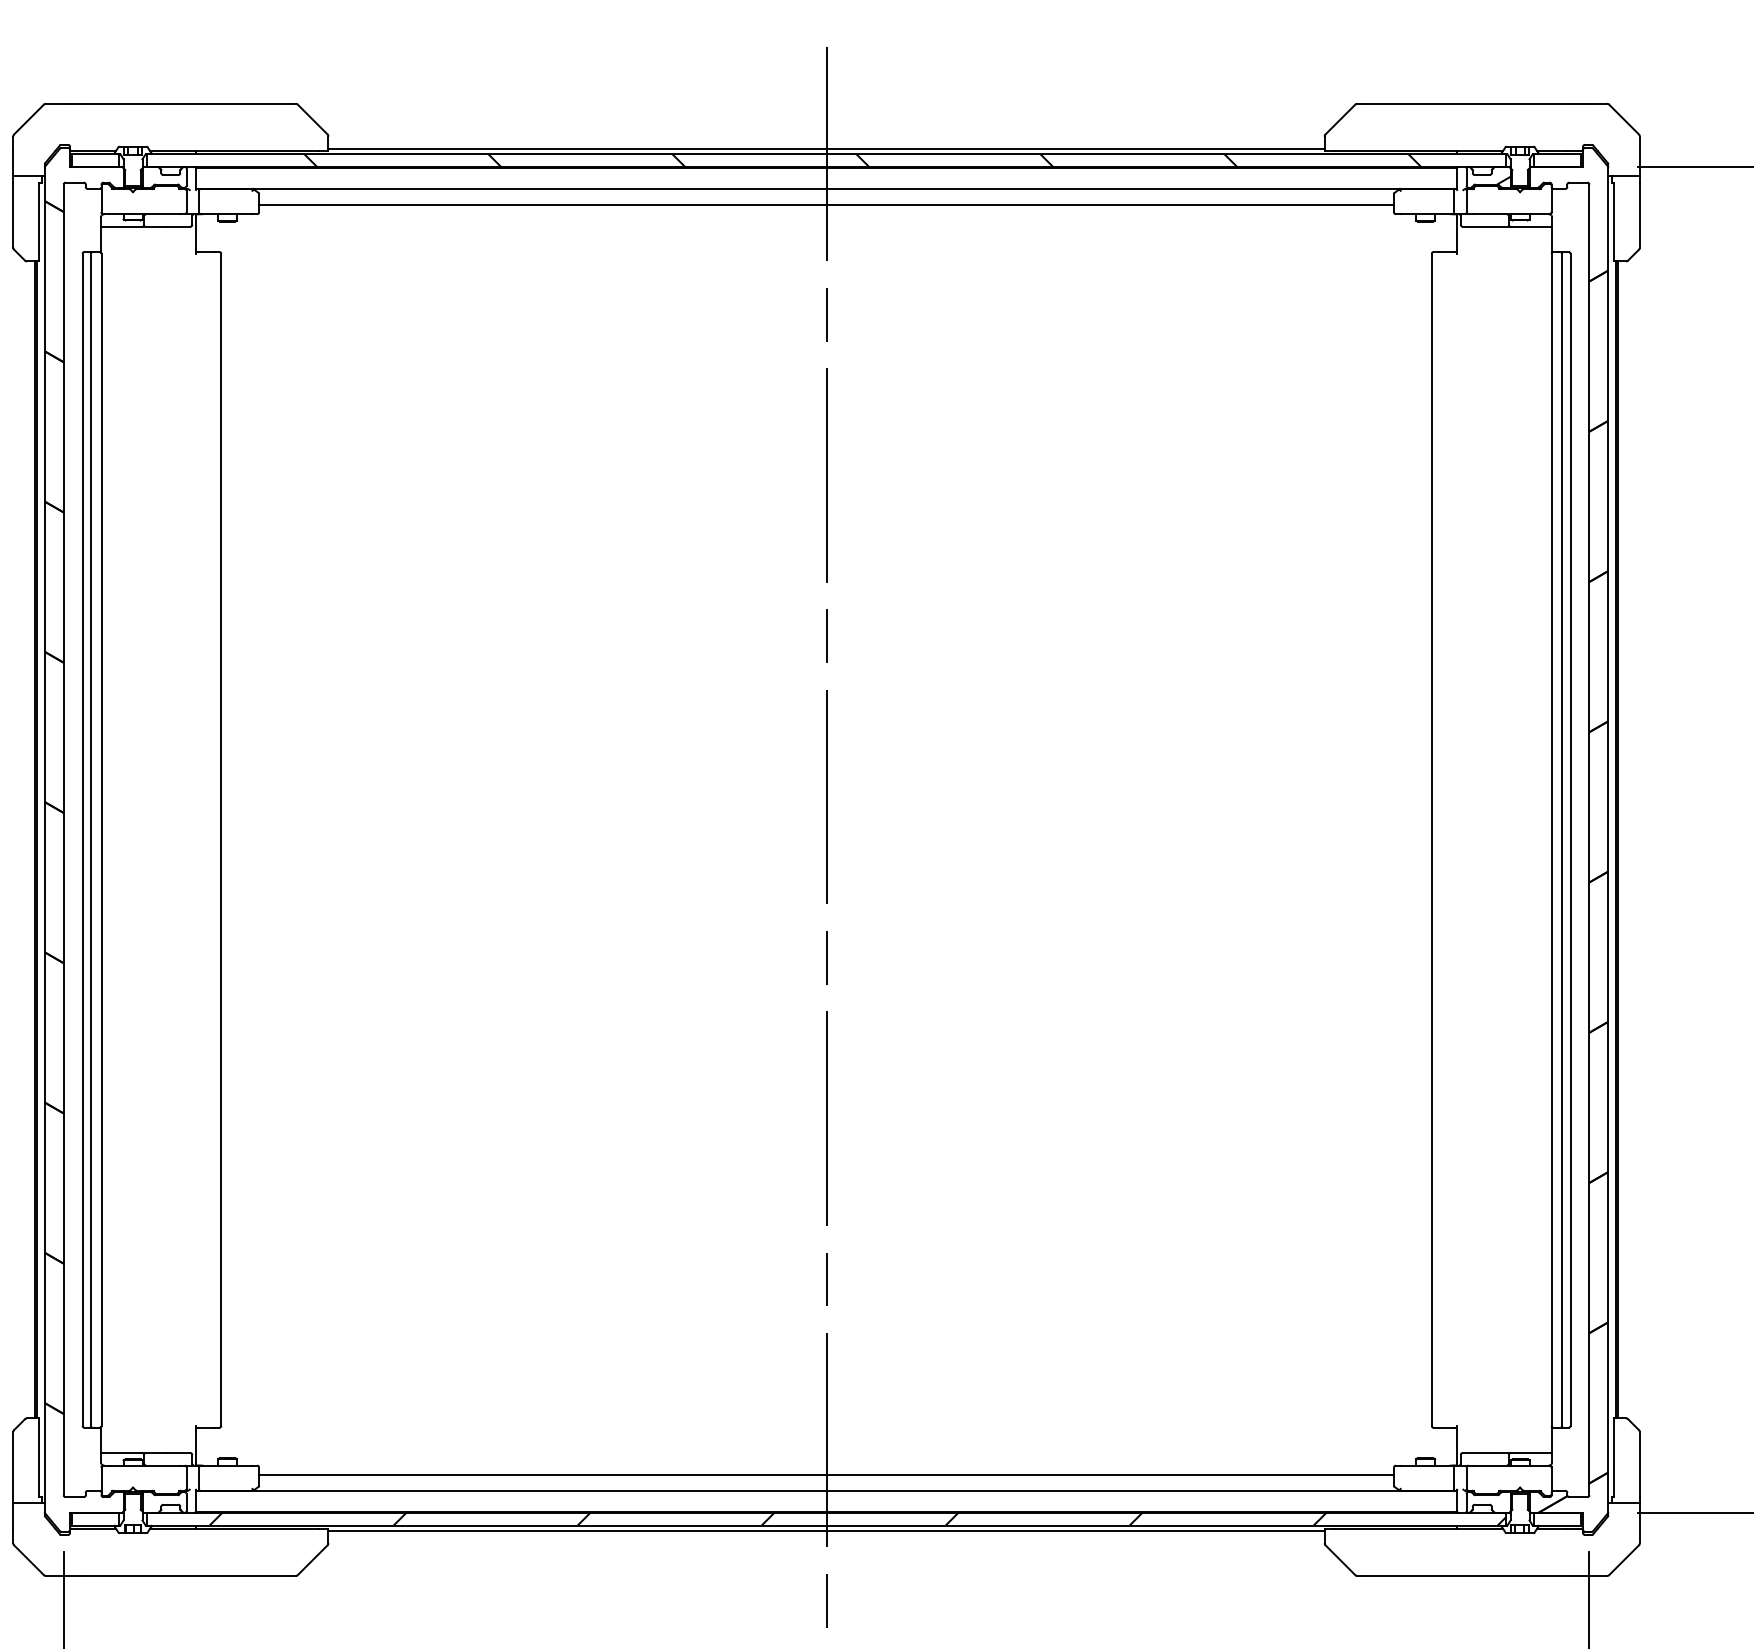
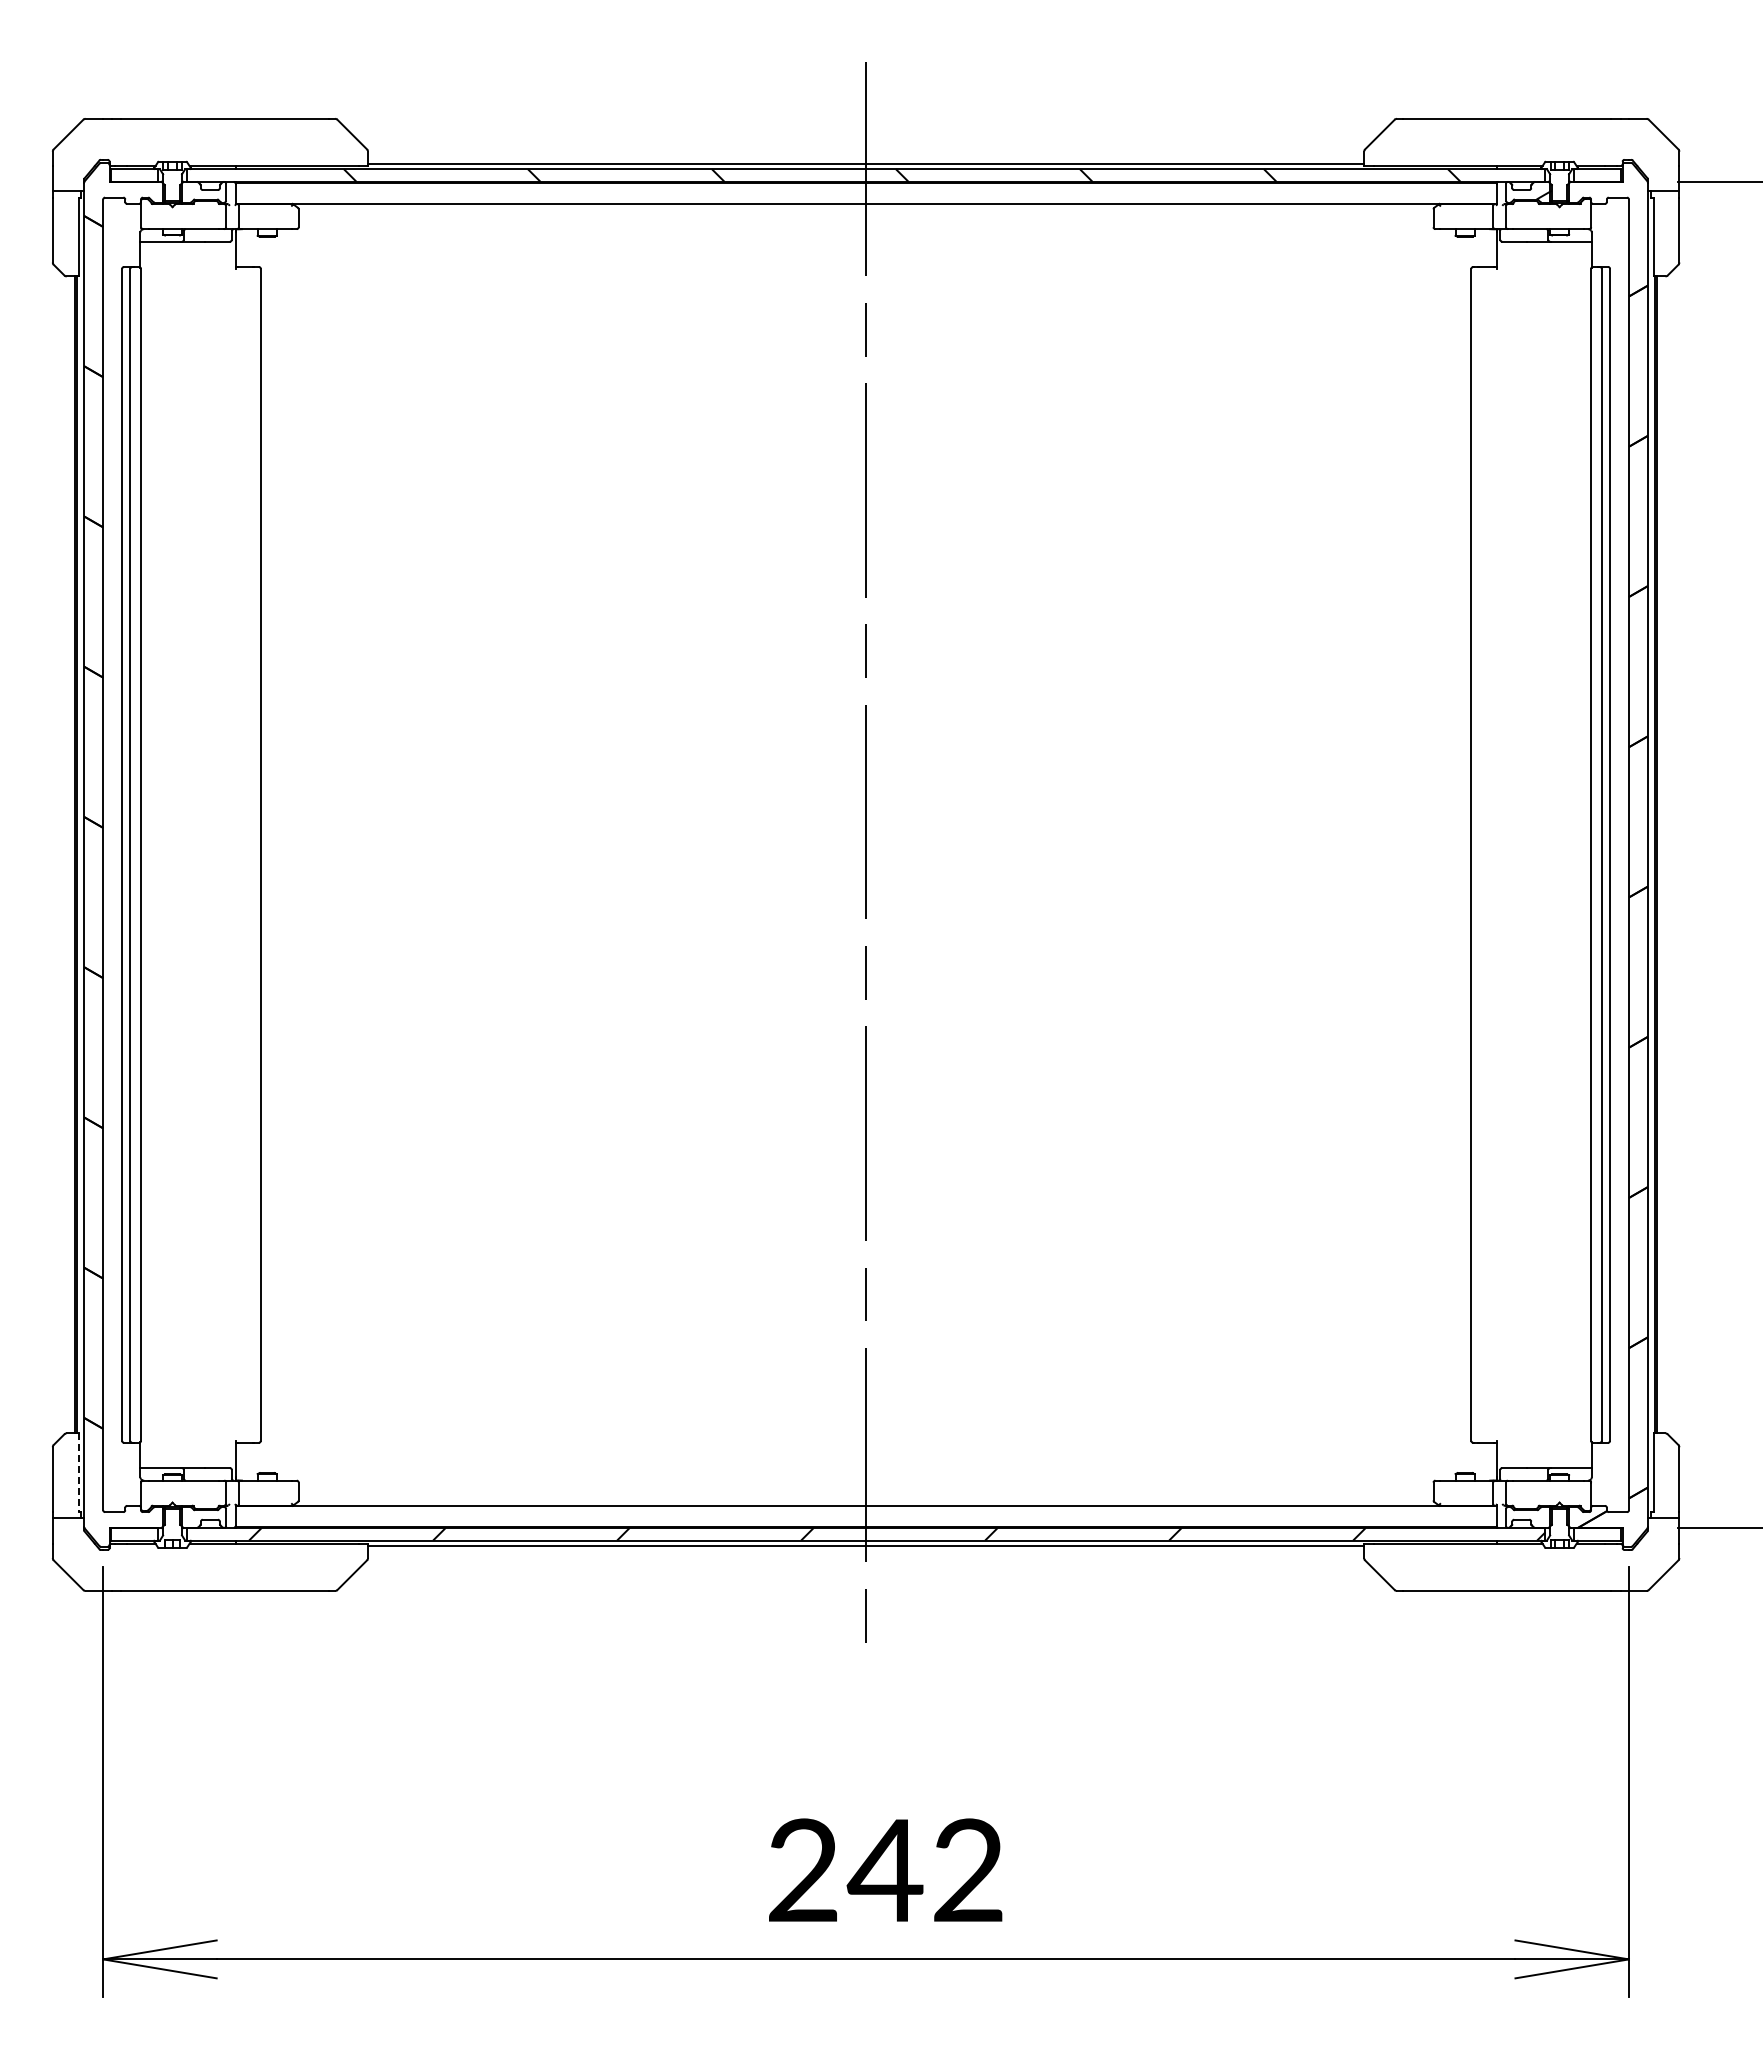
line: (825, 204) -> (865, 219), removed
line: (38, 1458) -> (78, 1473), solid -> dashed
line: (825, 1475) -> (865, 1490), removed

